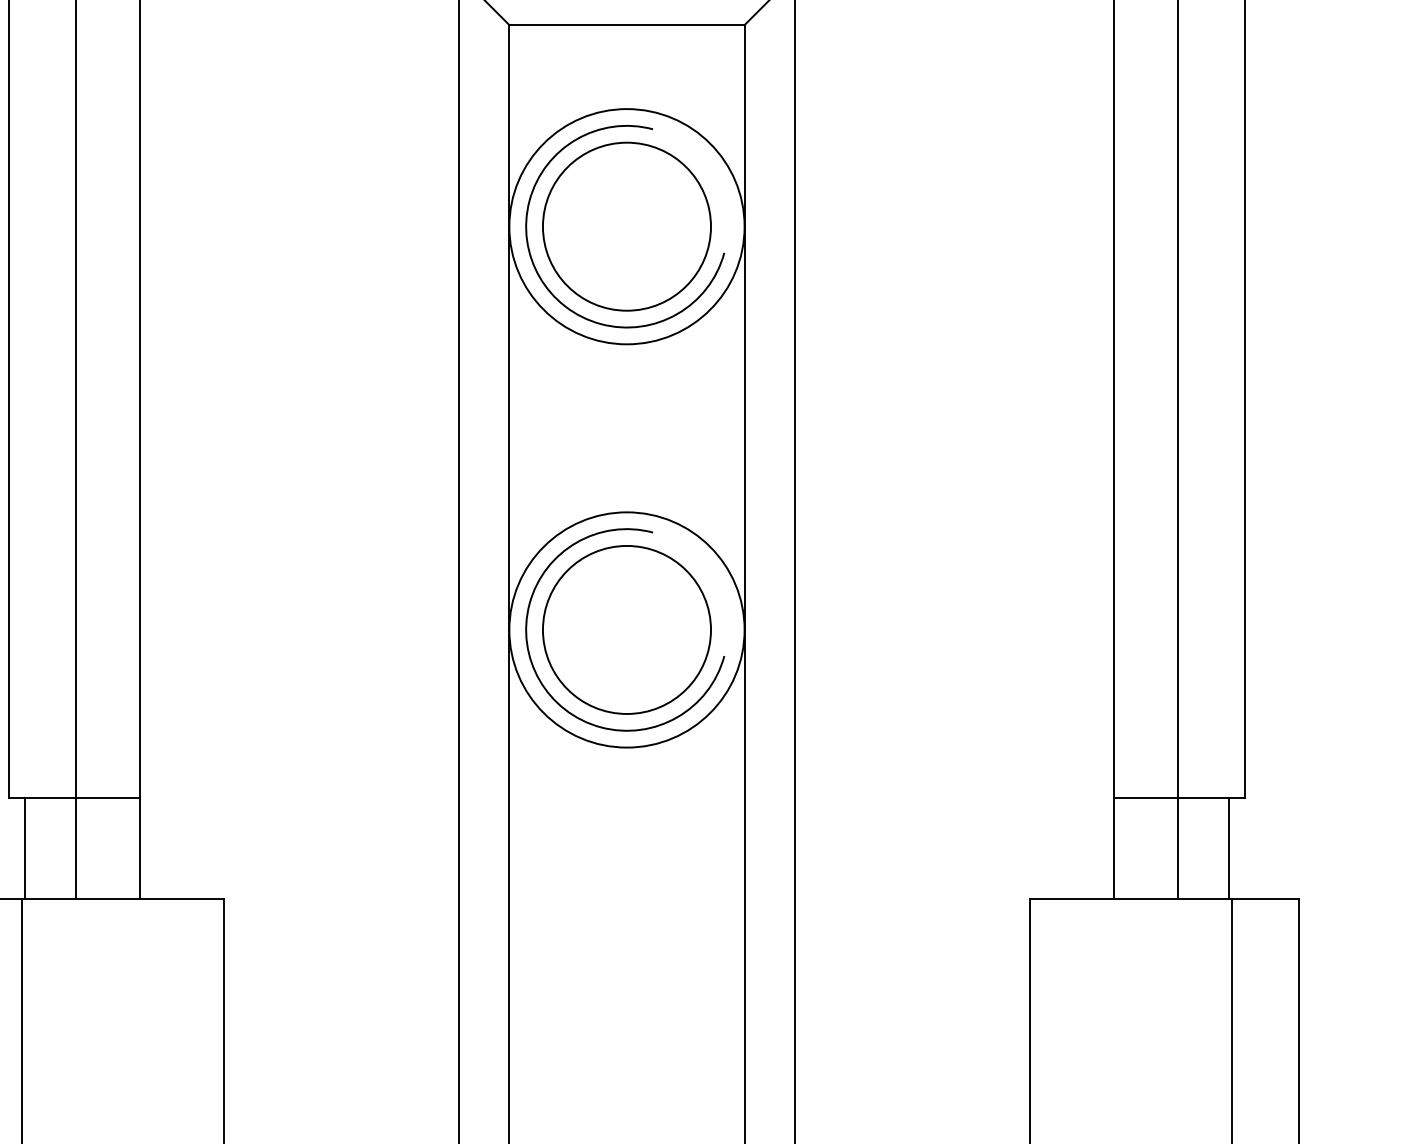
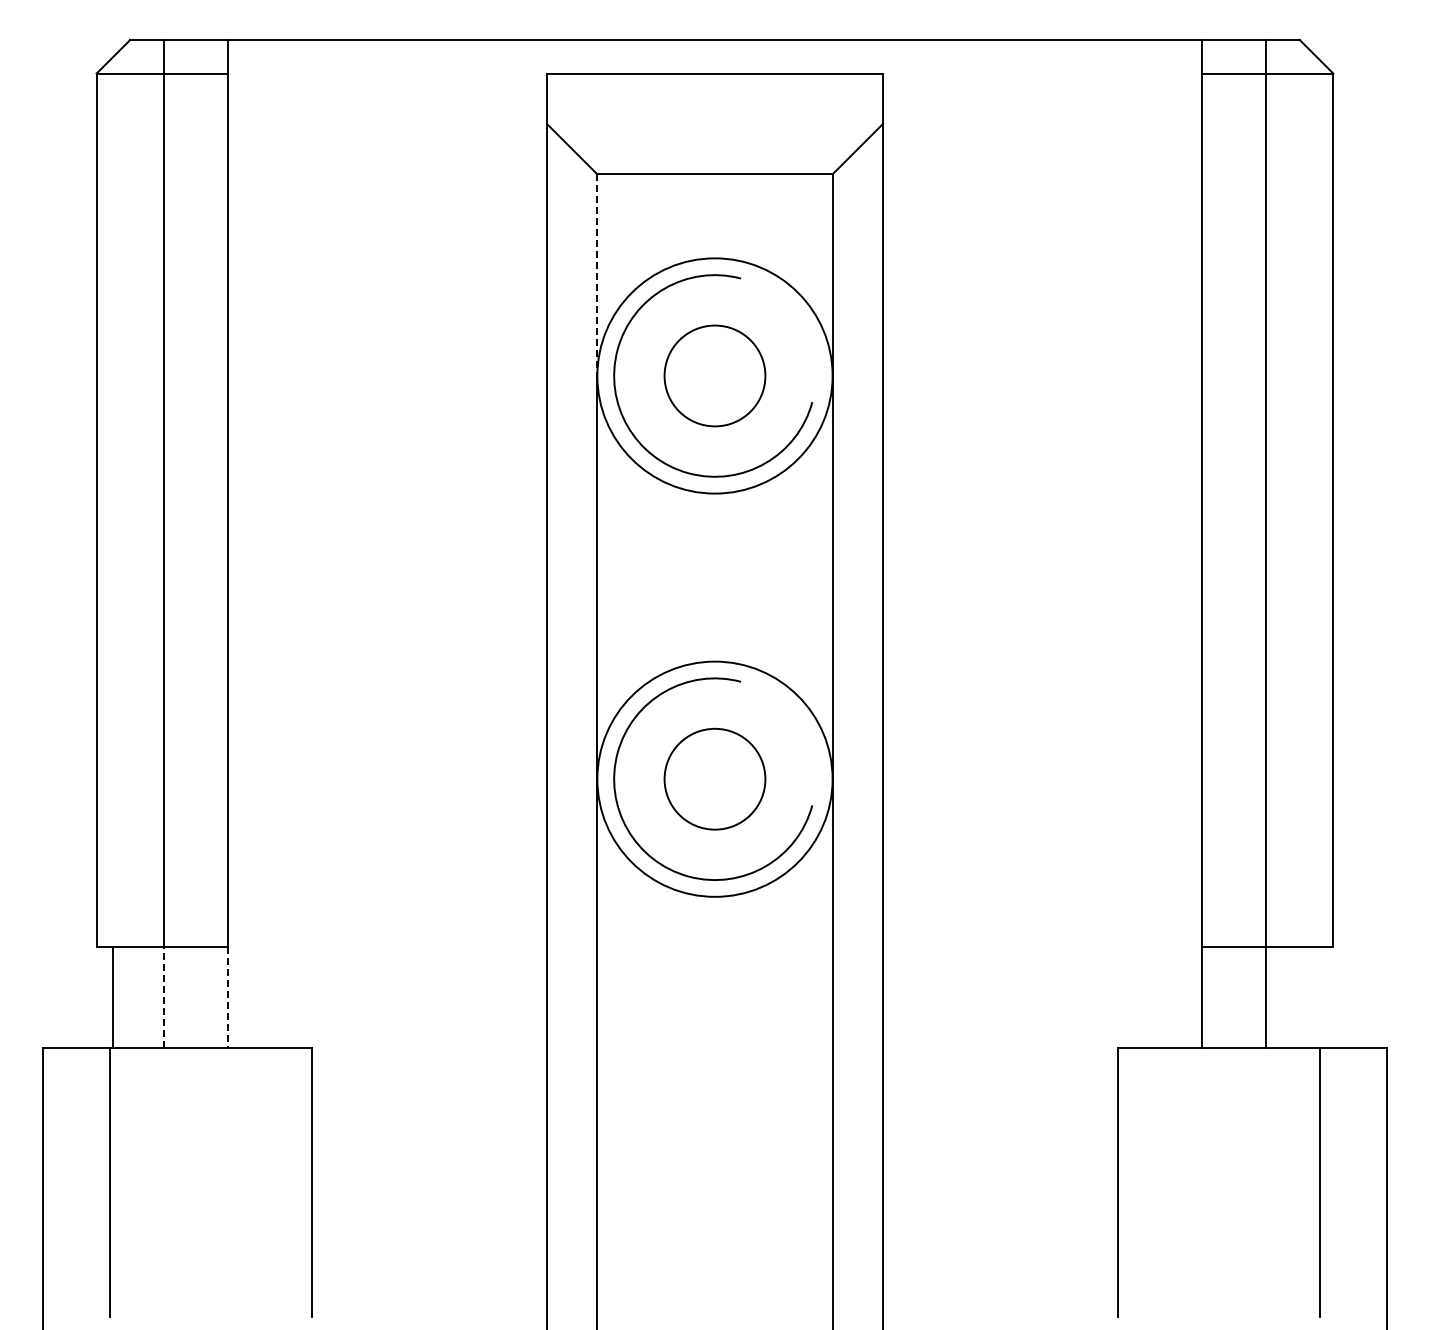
line: (509, 126) -> (597, 275), solid -> dashed
circle: (626, 226) -> (714, 375), size x0.6
circle: (626, 630) -> (714, 779), size x0.6
line: (75, 848) -> (163, 997), solid -> dashed
line: (1228, 848) -> (1316, 997), removed
line: (139, 849) -> (227, 998), solid -> dashed

